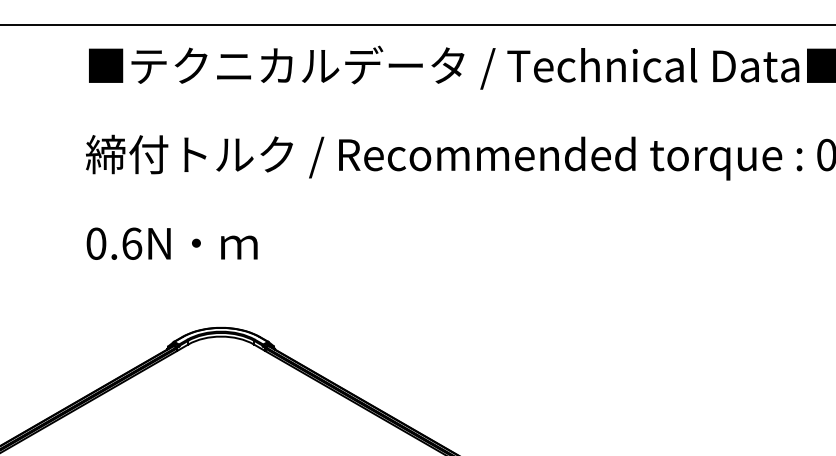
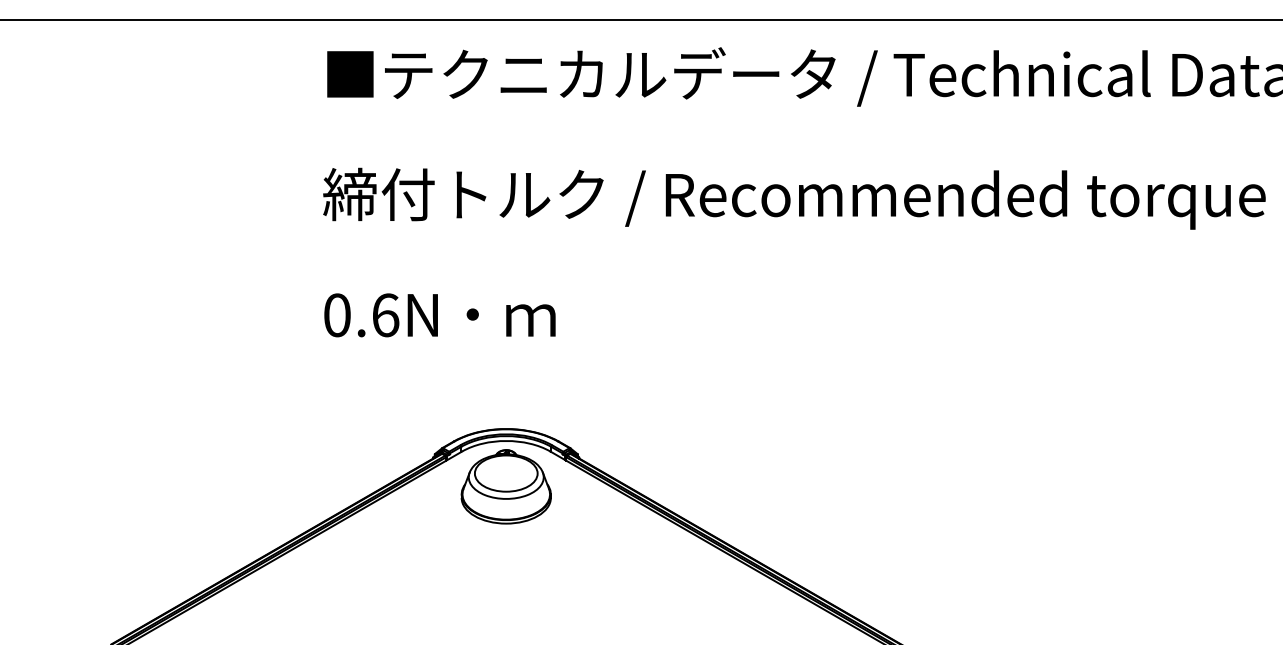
part: (220, 370) -> (505, 486), added

